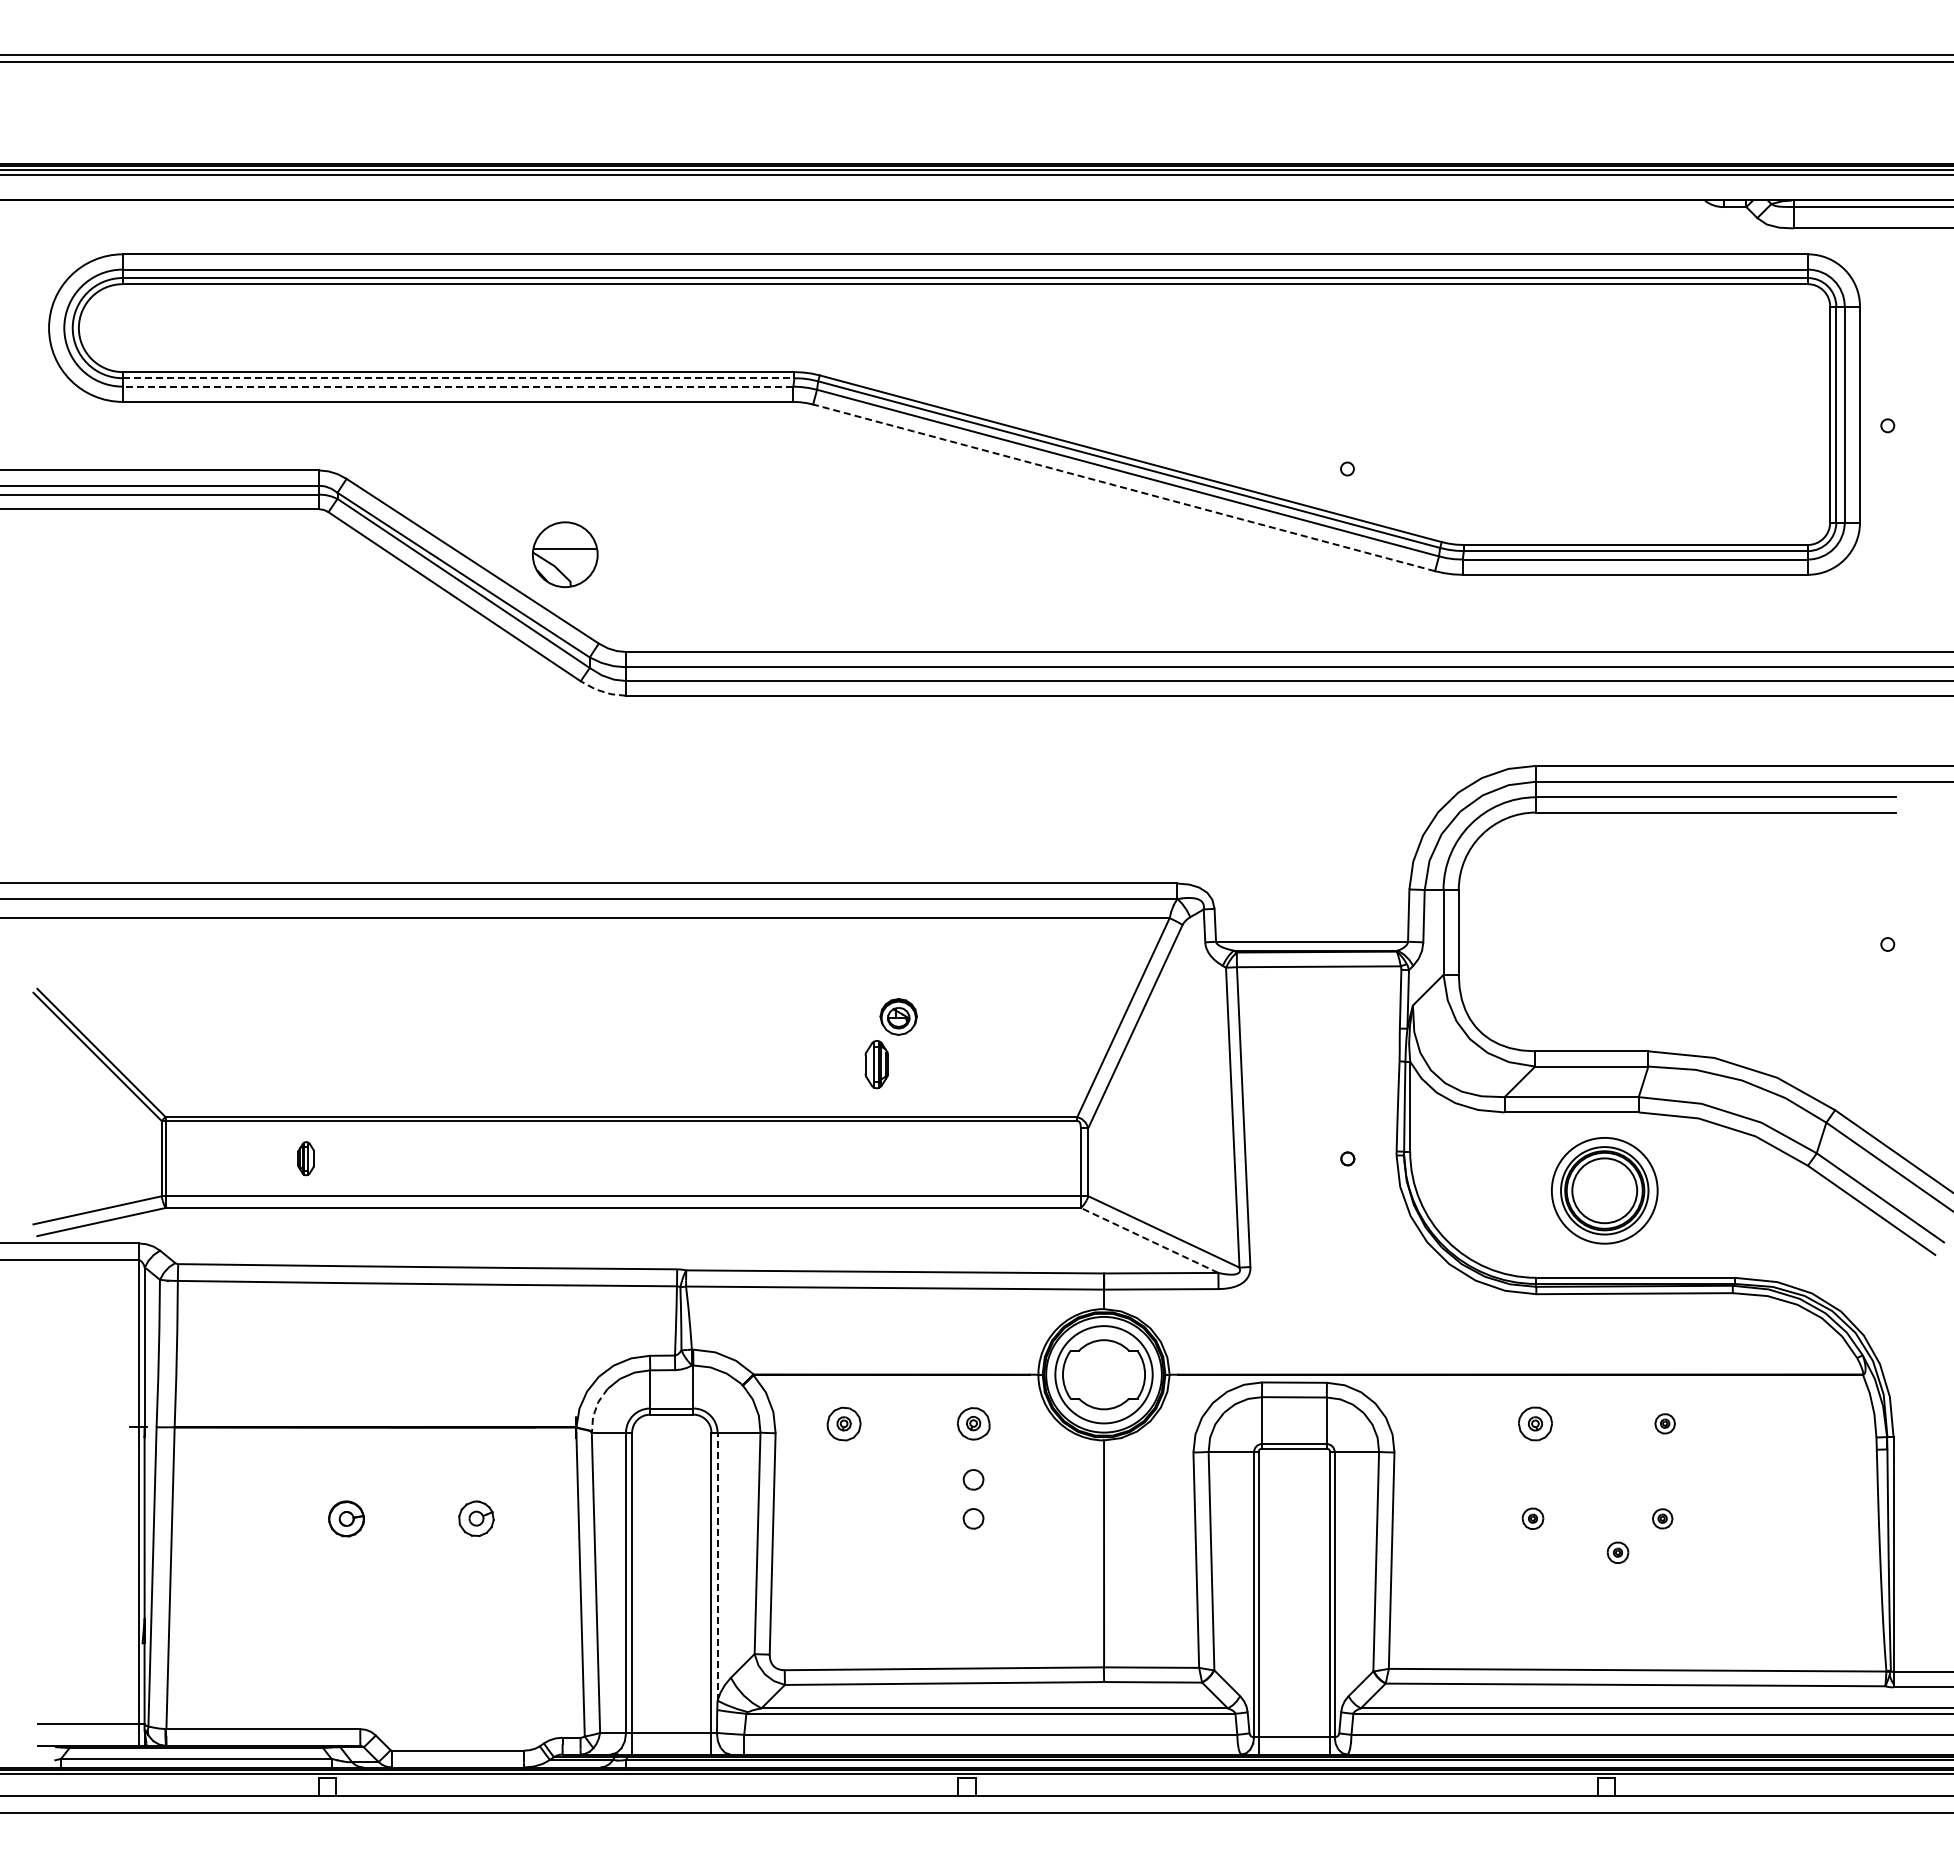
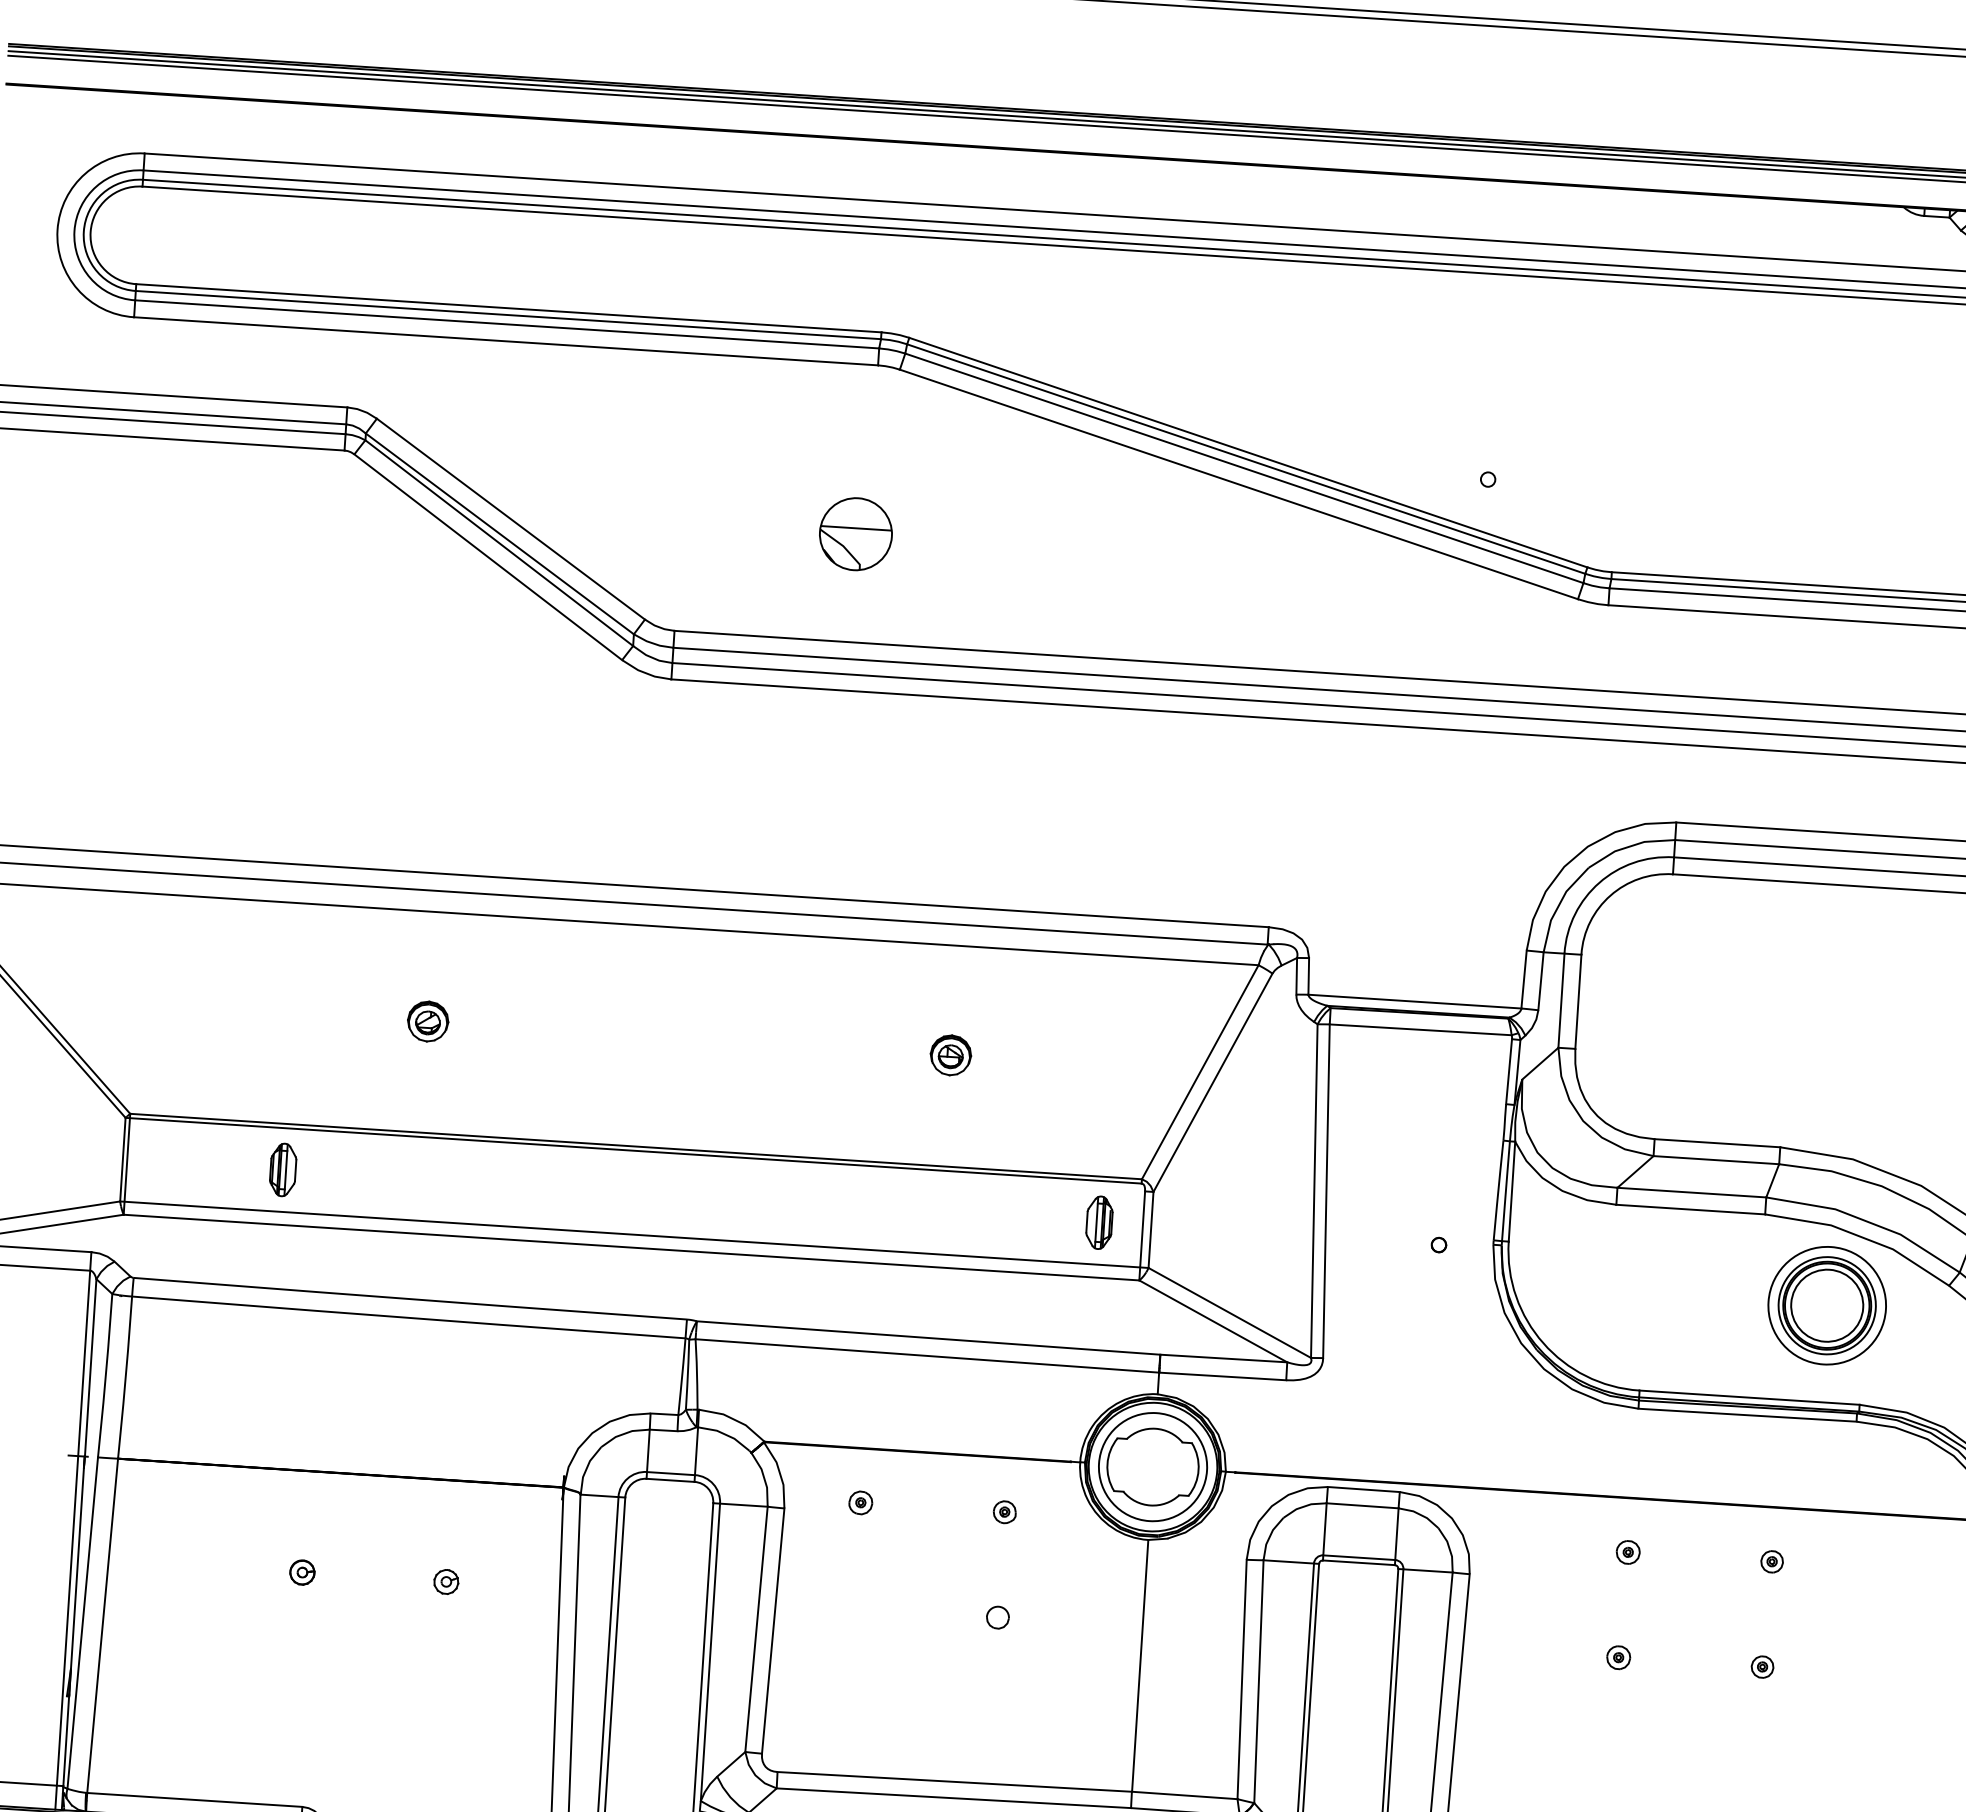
line: (458, 378) -> (508, 315), dashed -> solid
line: (457, 386) -> (506, 324), dashed -> solid
line: (1124, 487) -> (1239, 484), dashed -> solid
part: (565, 554) -> (856, 533), moved
line: (602, 691) -> (645, 672), dashed -> solid
part: (427, 1016) -> (428, 1021), added
part: (876, 1064) -> (1099, 1222), moved
part: (306, 1158) -> (283, 1169), size x1.43
part: (1604, 1190) -> (1826, 1305), moved
line: (1149, 1240) -> (1213, 1321), dashed -> solid
line: (595, 1409) -> (586, 1469), dashed -> solid
part: (843, 1423) -> (860, 1502), size x0.62
part: (973, 1423) -> (1004, 1511), size x0.62
part: (1535, 1423) -> (1628, 1552), size x0.62
part: (973, 1479) -> (1000, 1573), removed
part: (346, 1518) -> (302, 1572), size x0.62
part: (476, 1518) -> (446, 1581), size x0.62
part: (1617, 1552) -> (1710, 1701), removed
line: (717, 1566) -> (710, 1652), dashed -> solid

